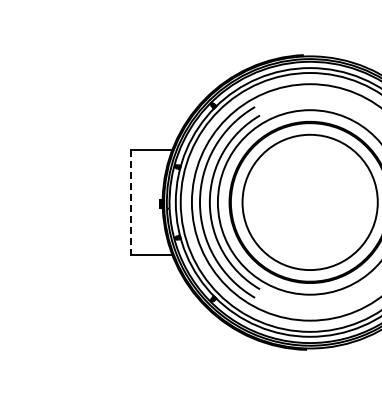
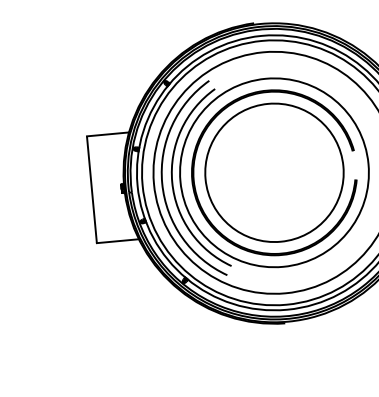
arc: (131, 202) -> (92, 189), dashed -> solid

